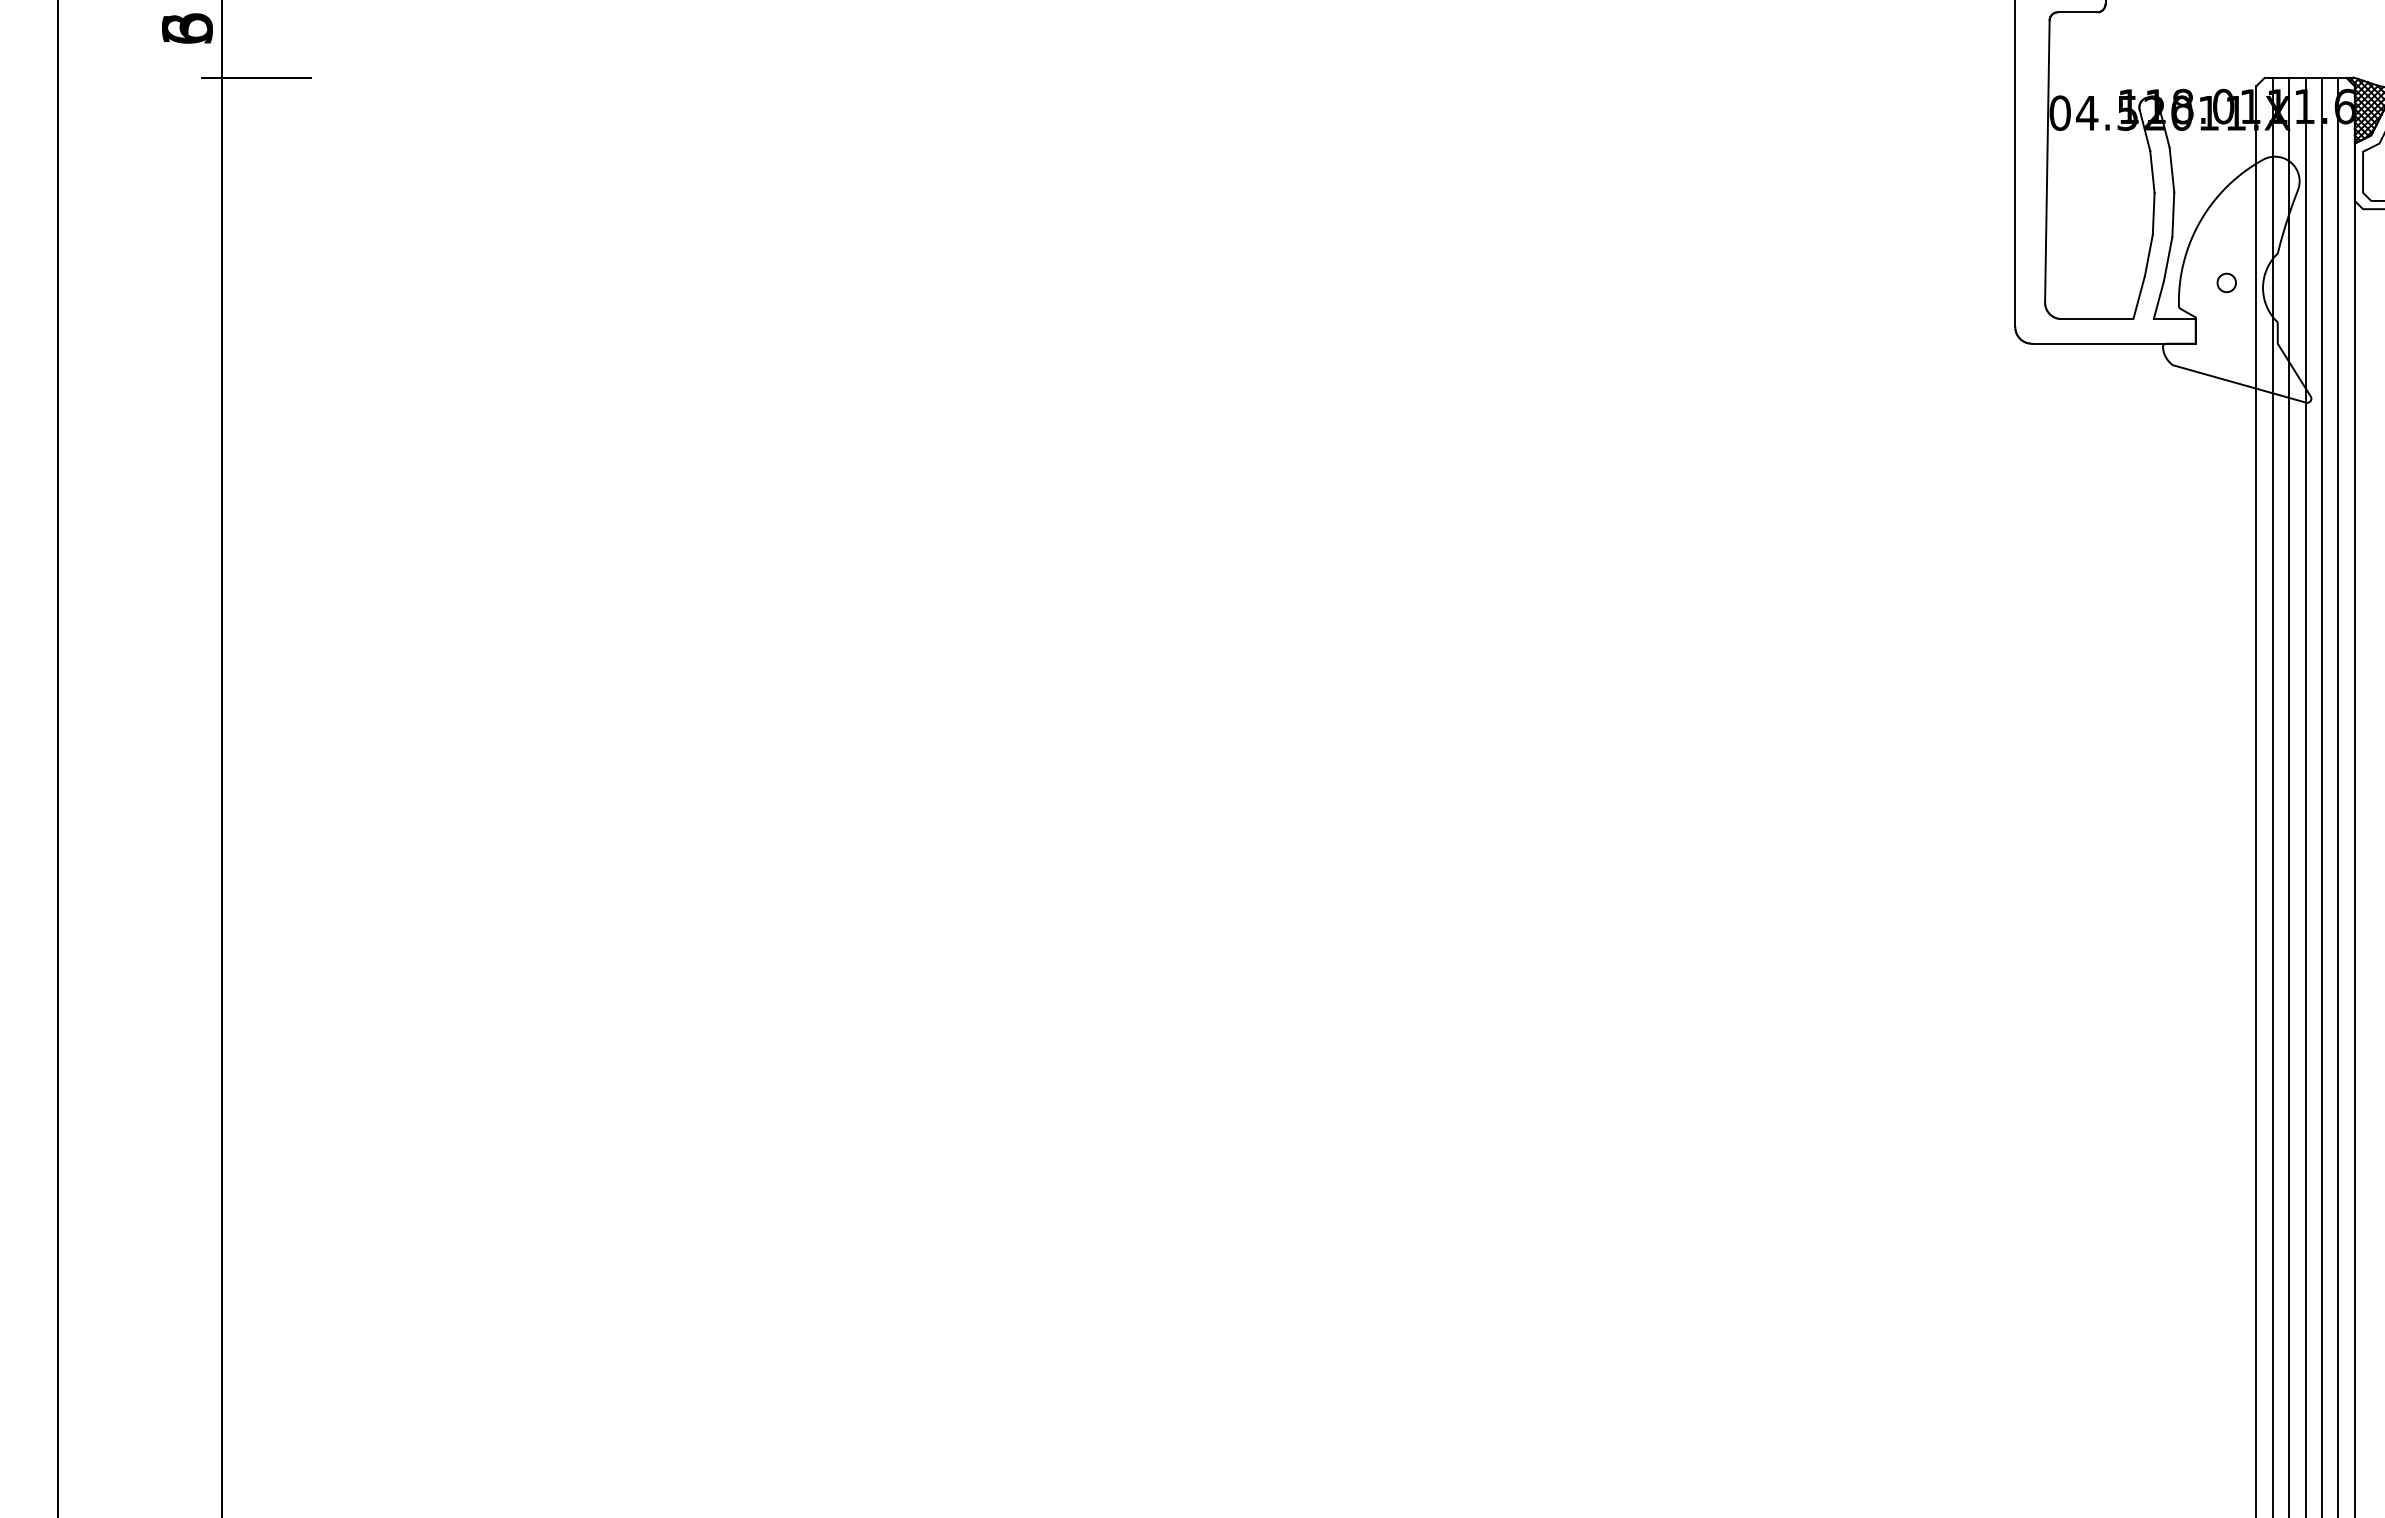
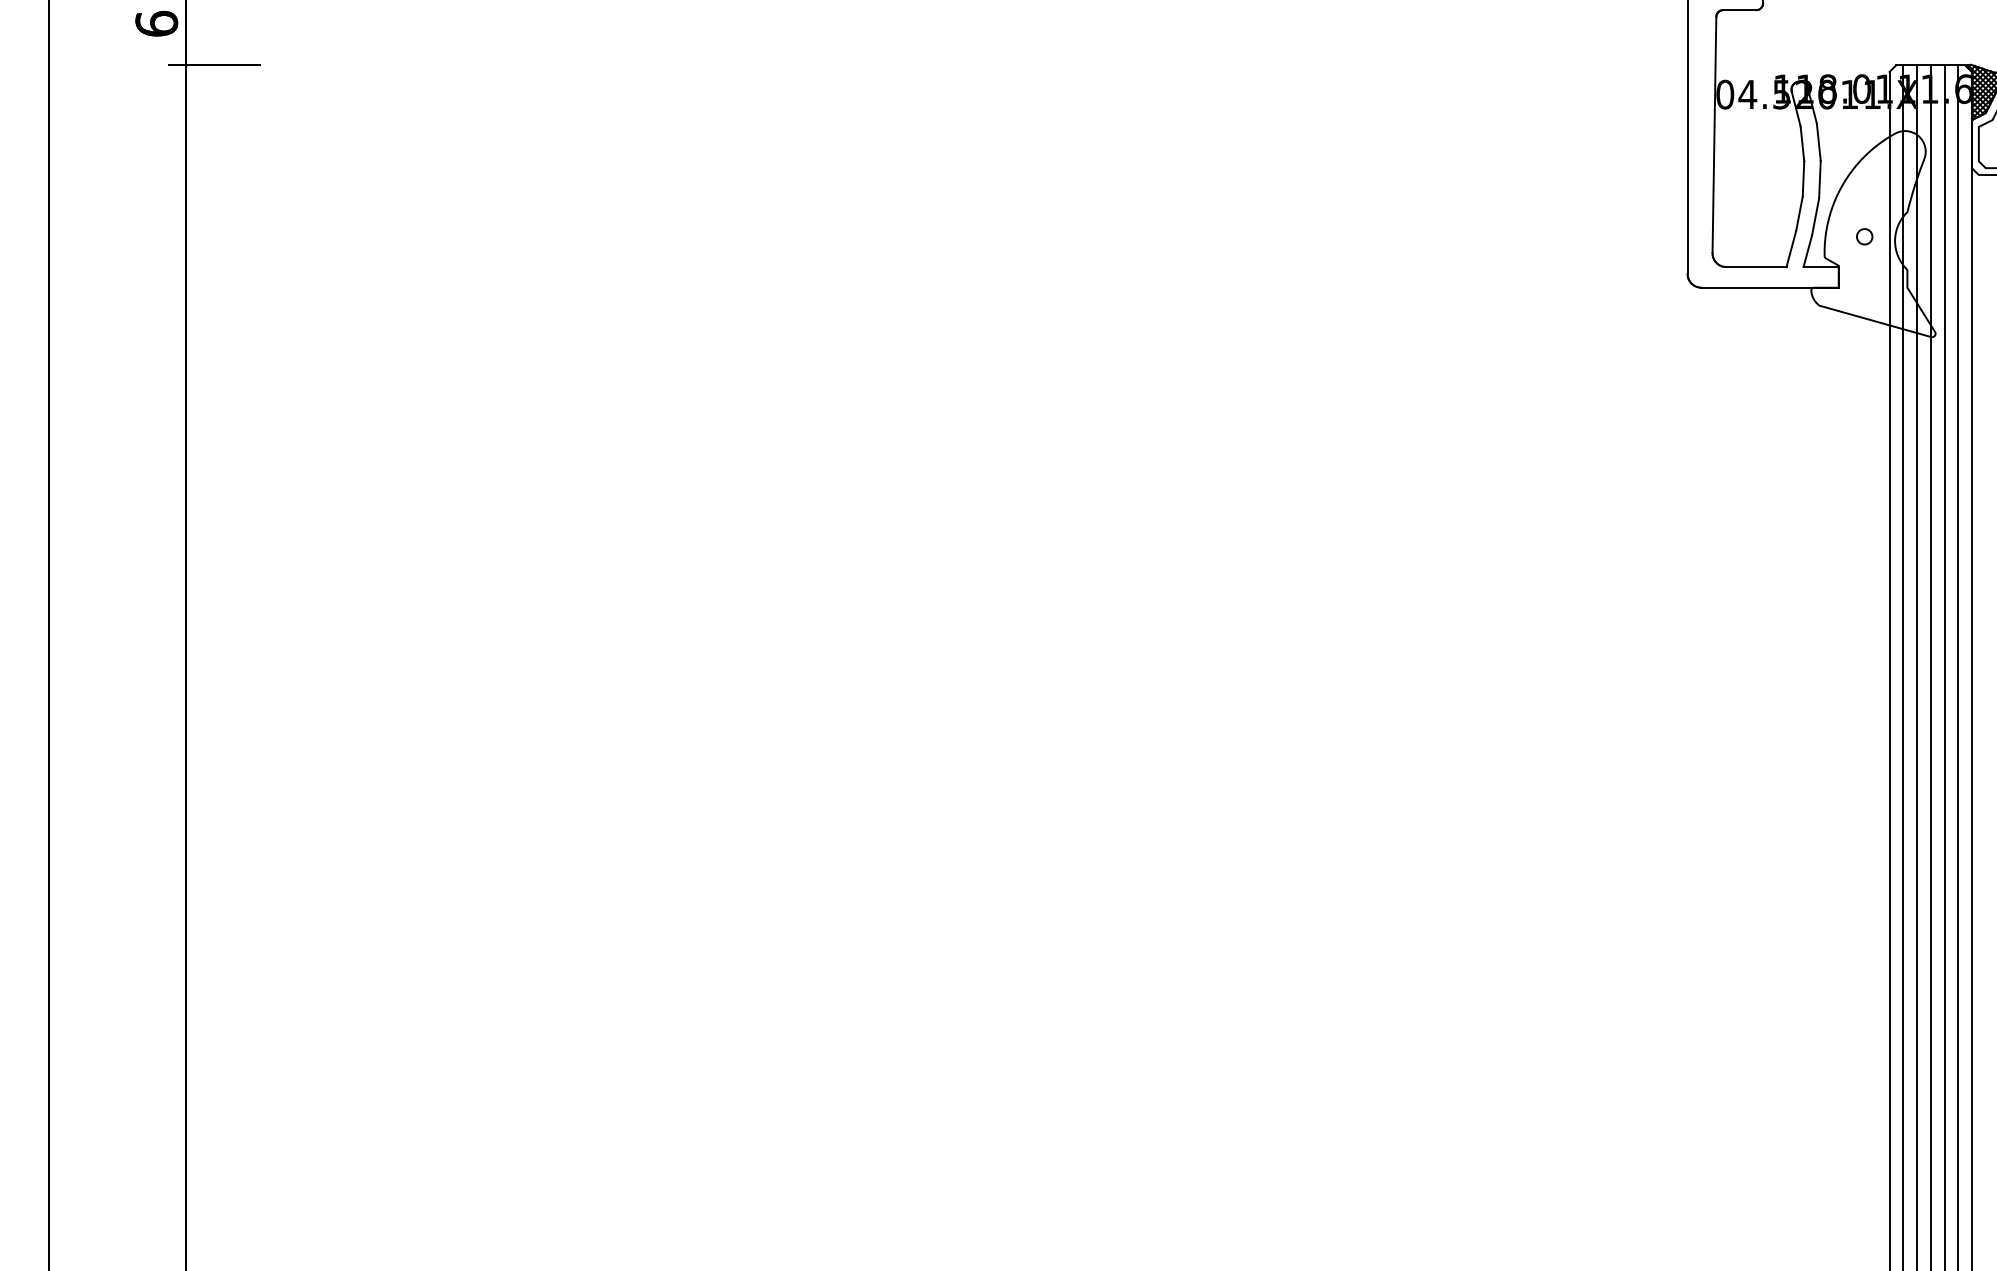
text: (187, 28) -> (156, 23), 3 -> 6

